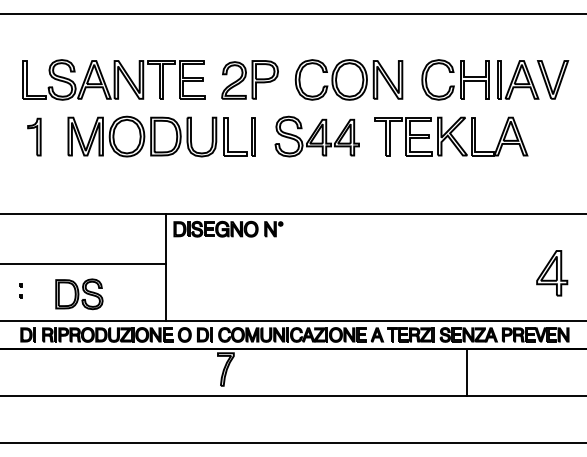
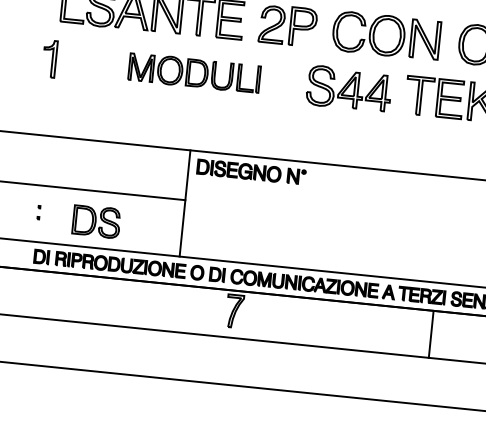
part: (34, 136) -> (49, 58), moved
part: (161, 136) -> (194, 73), size x0.7
line: (466, 372) -> (431, 334), moved

